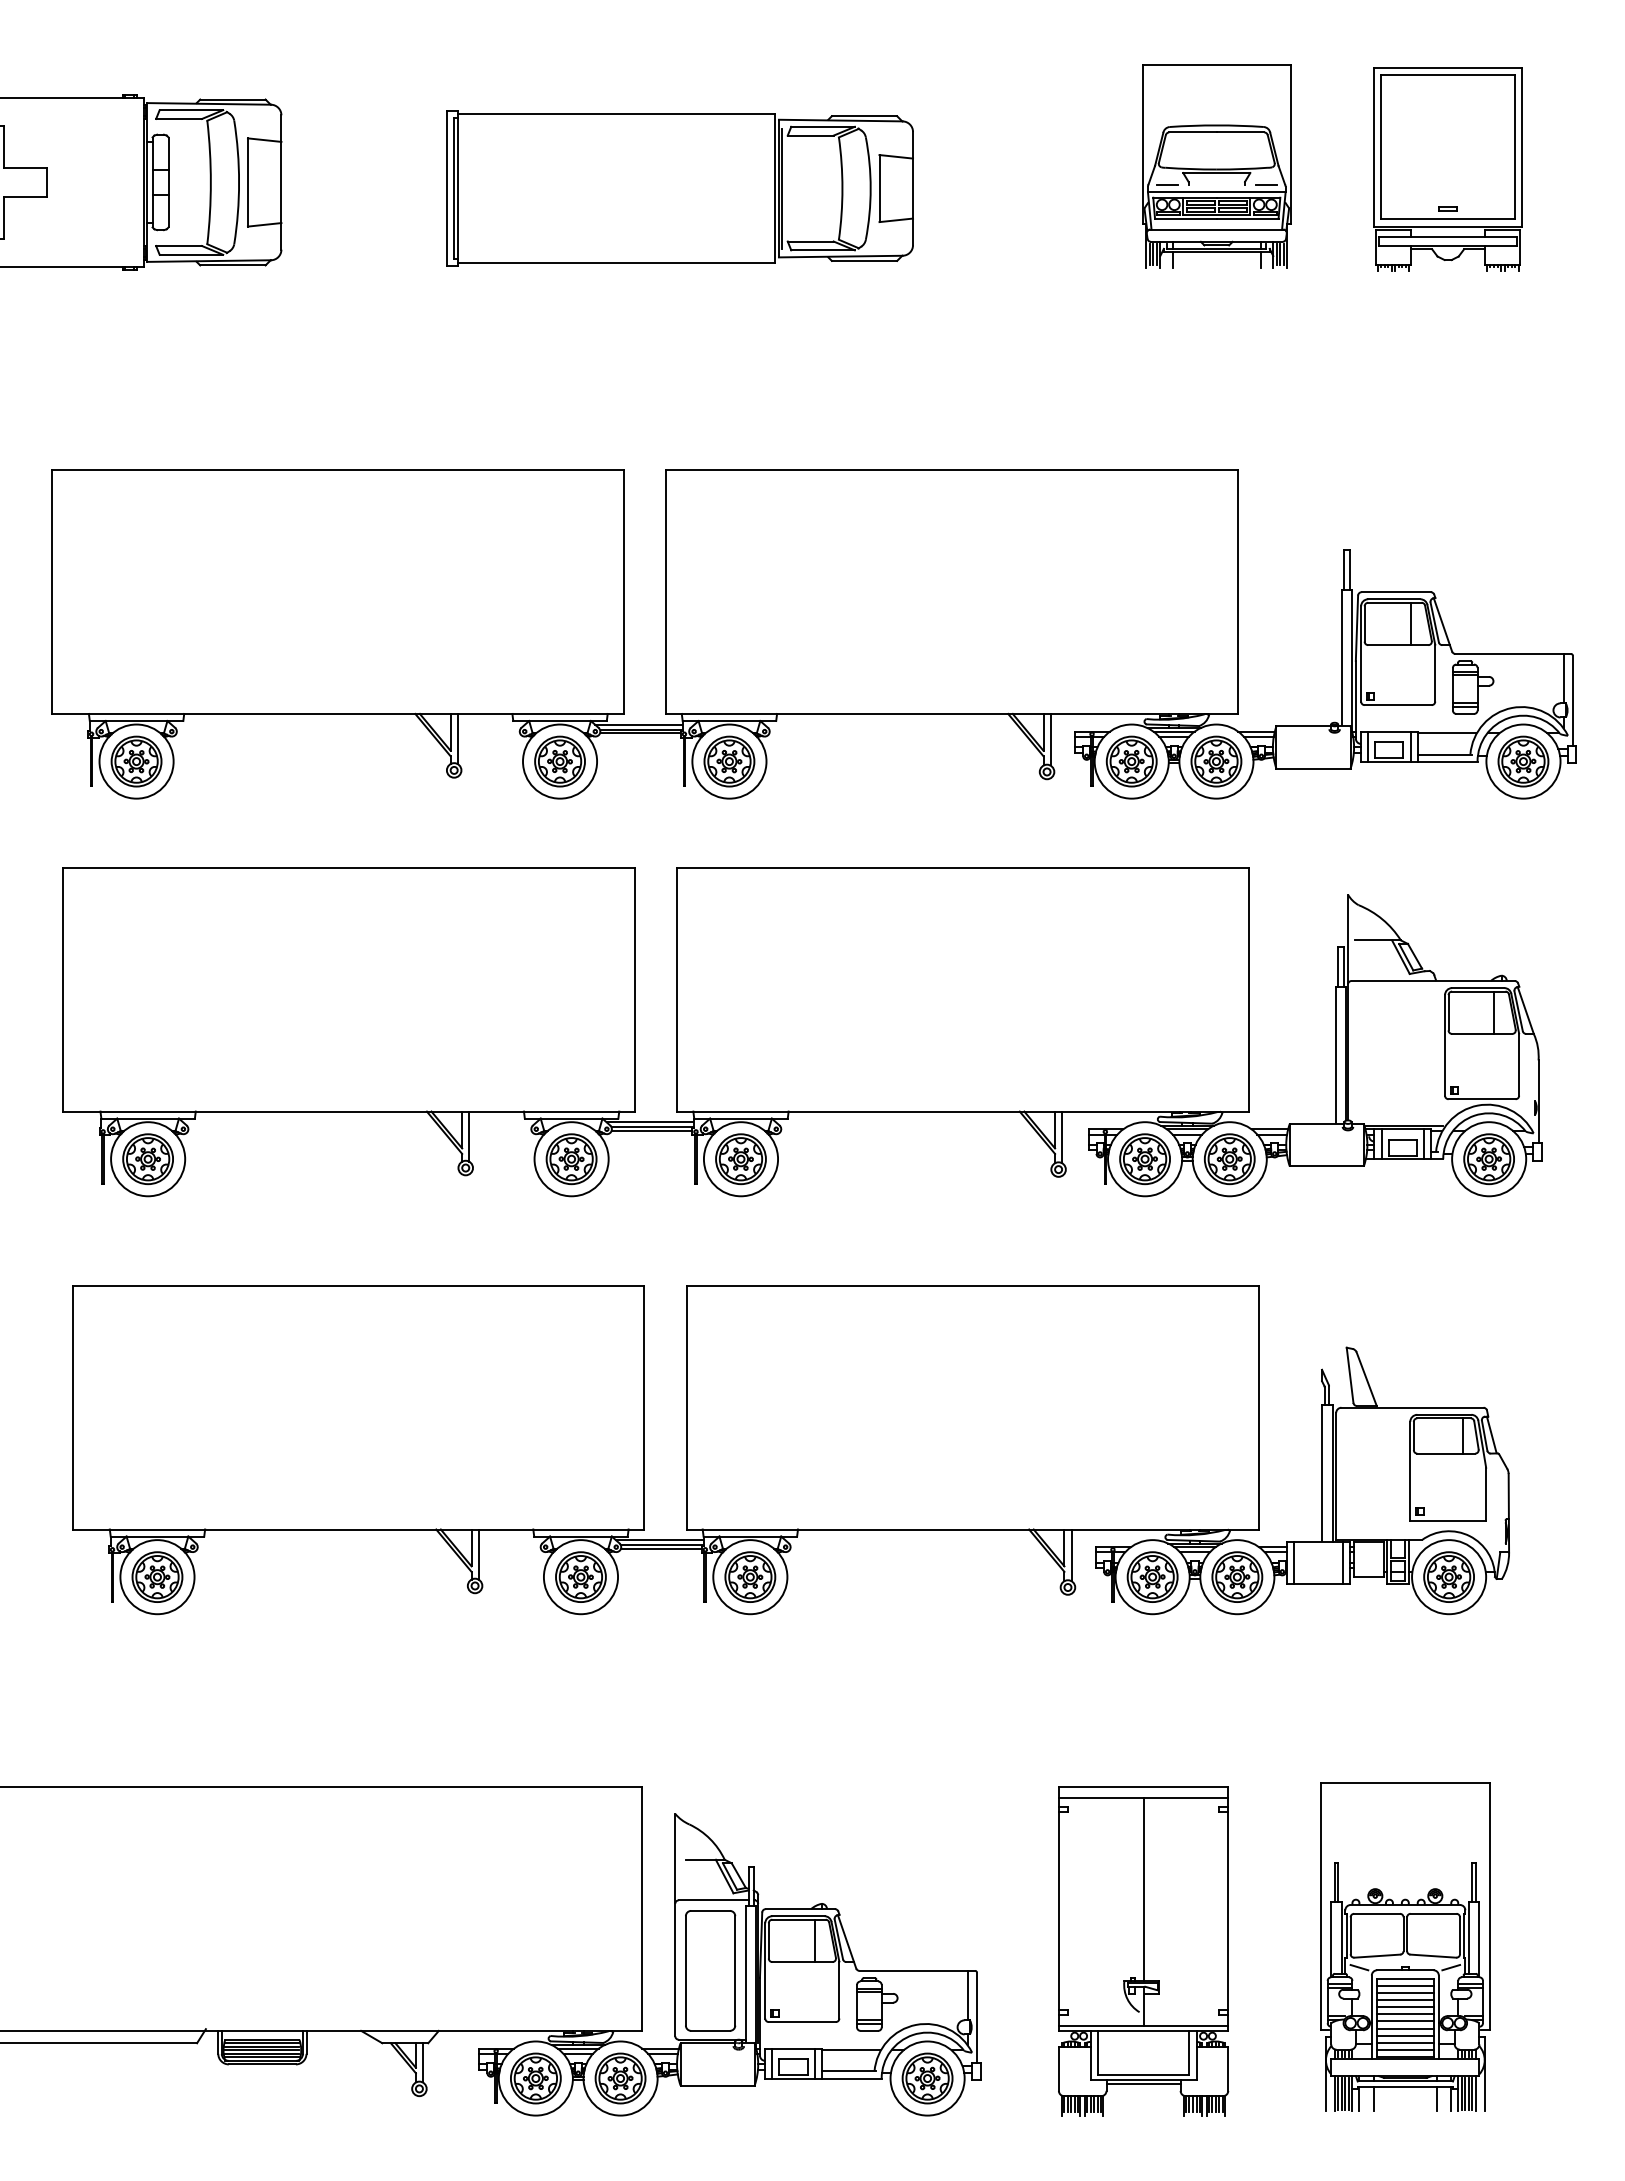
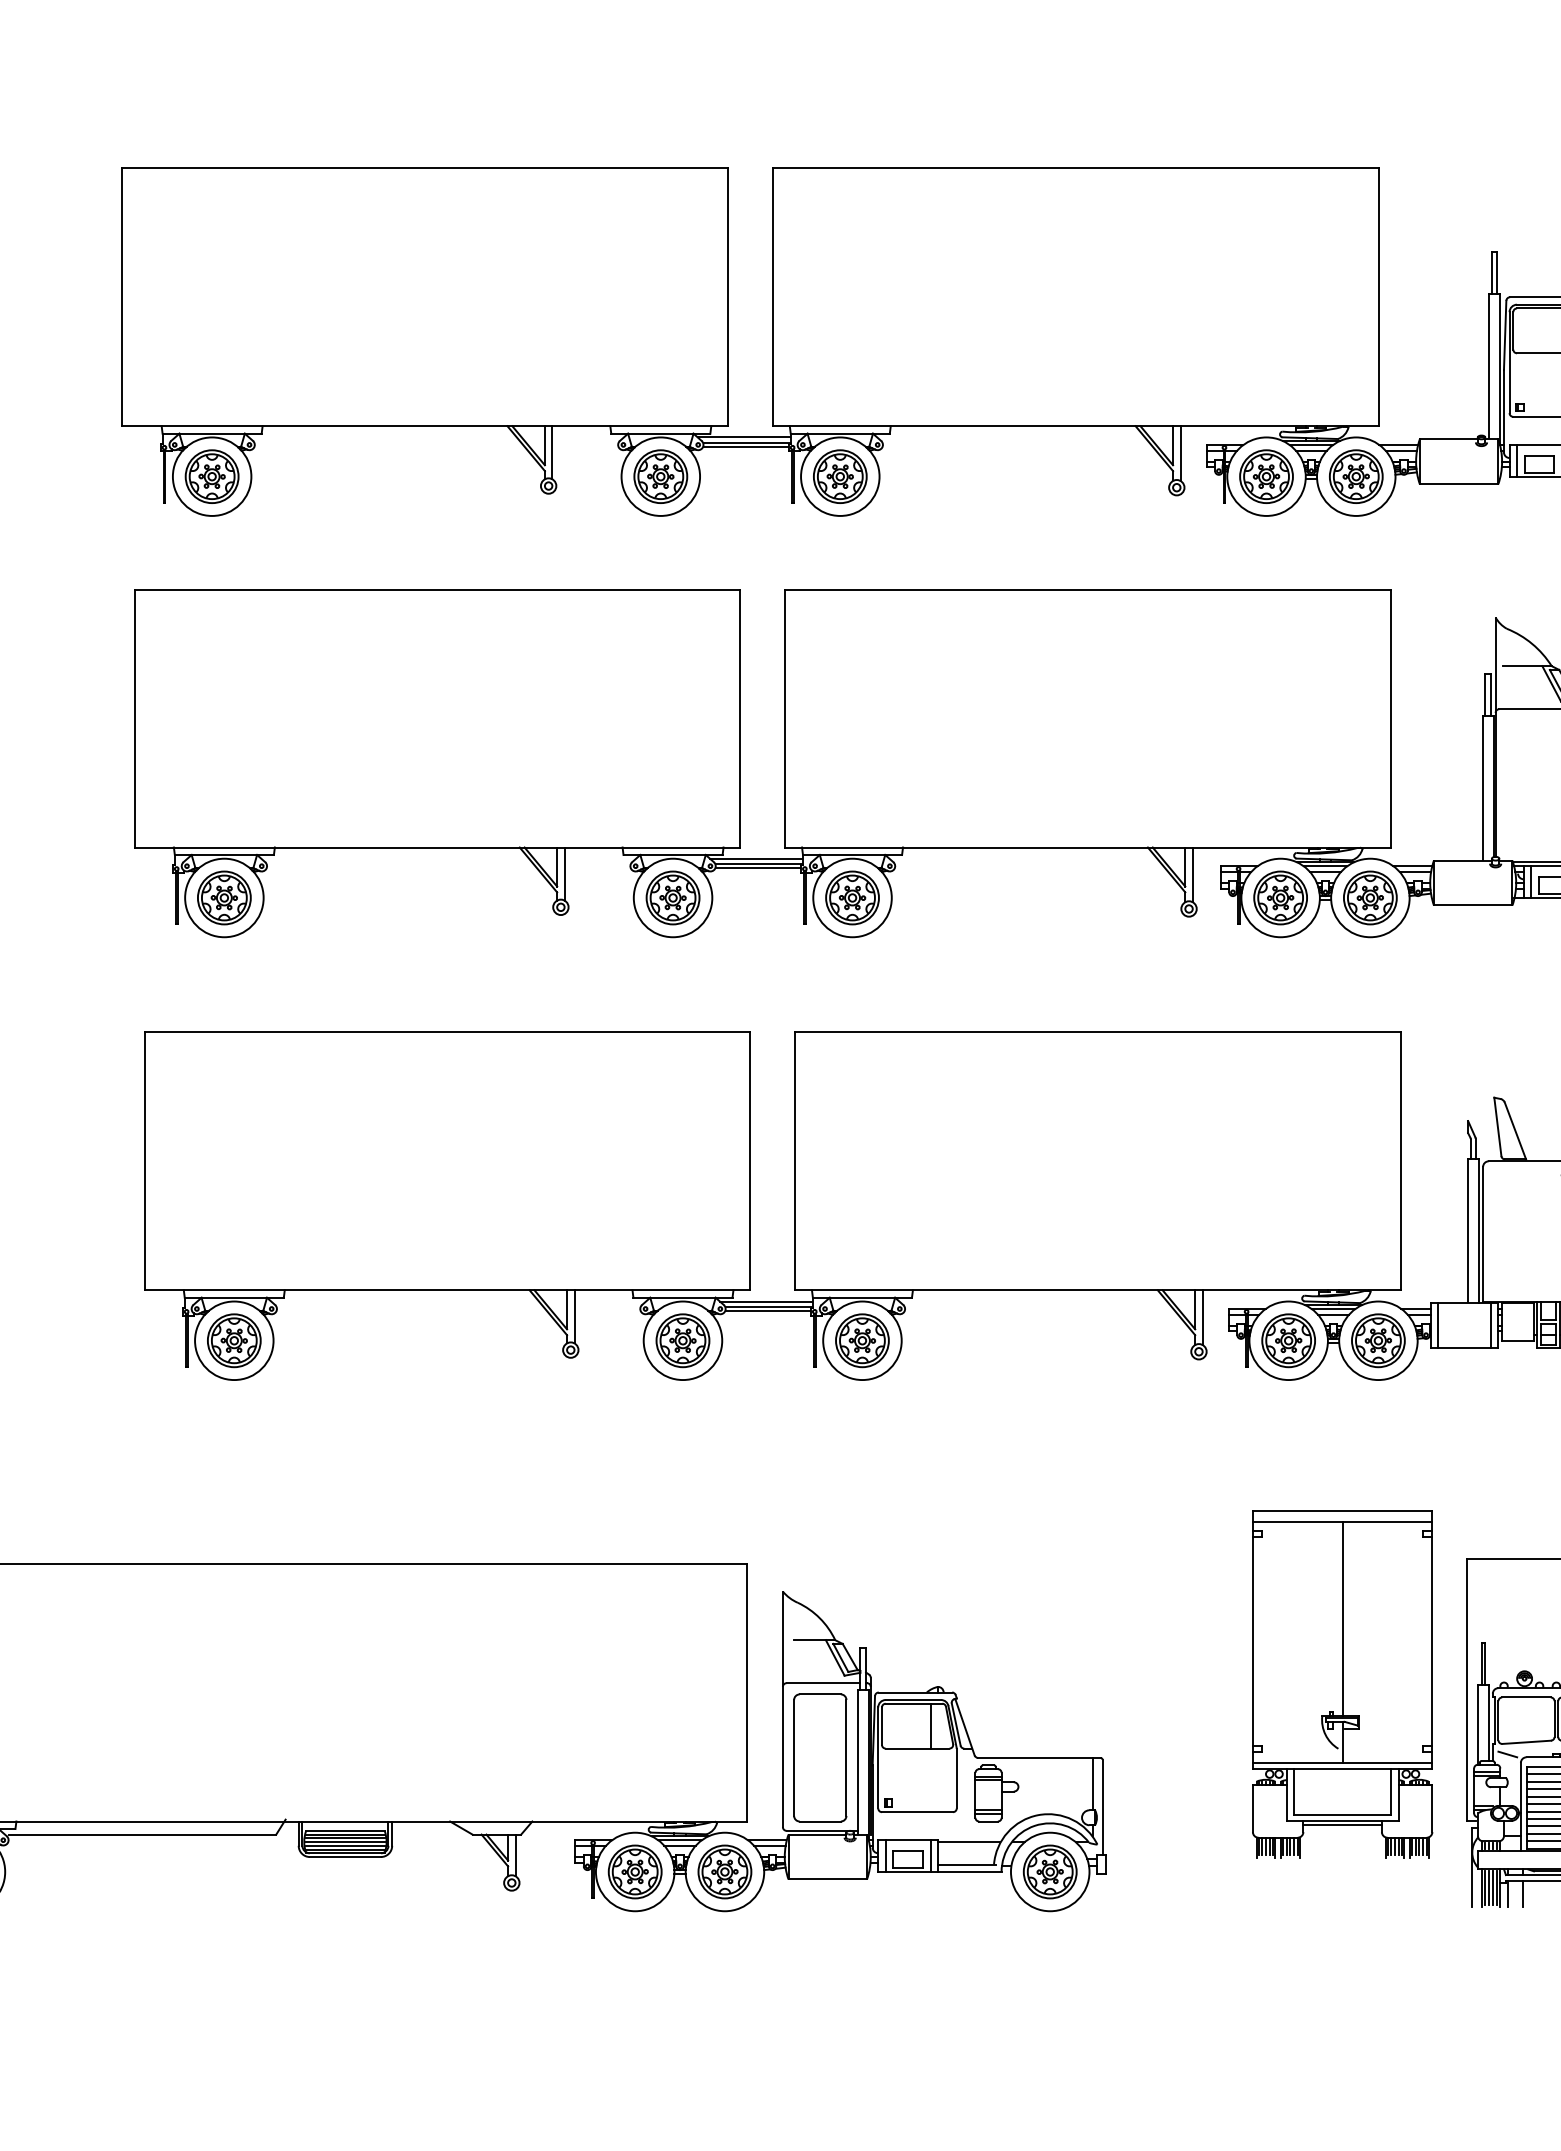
part: (1143, 1951) -> (1342, 1684), moved

